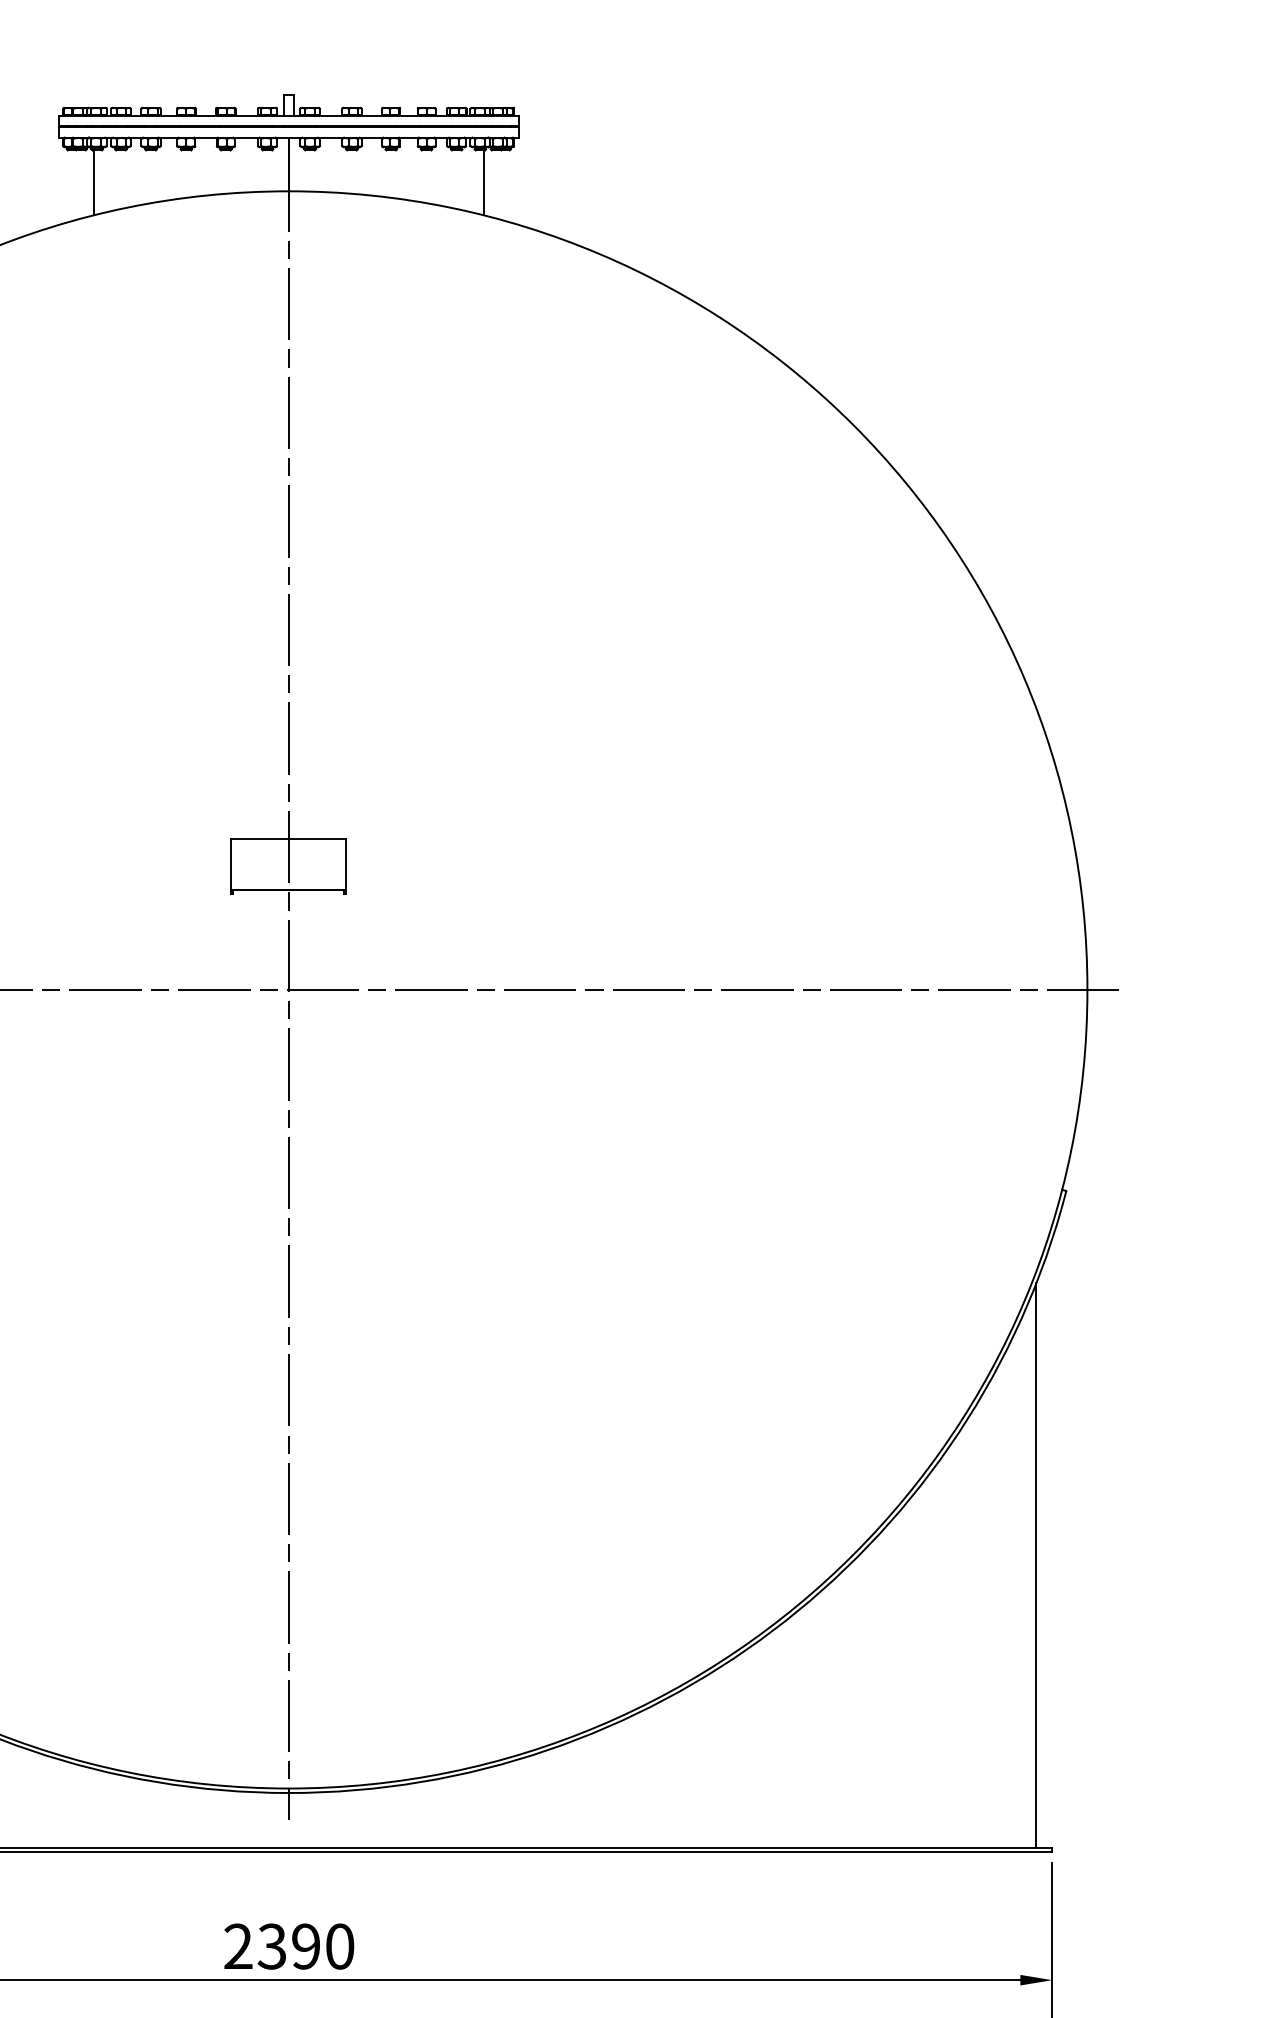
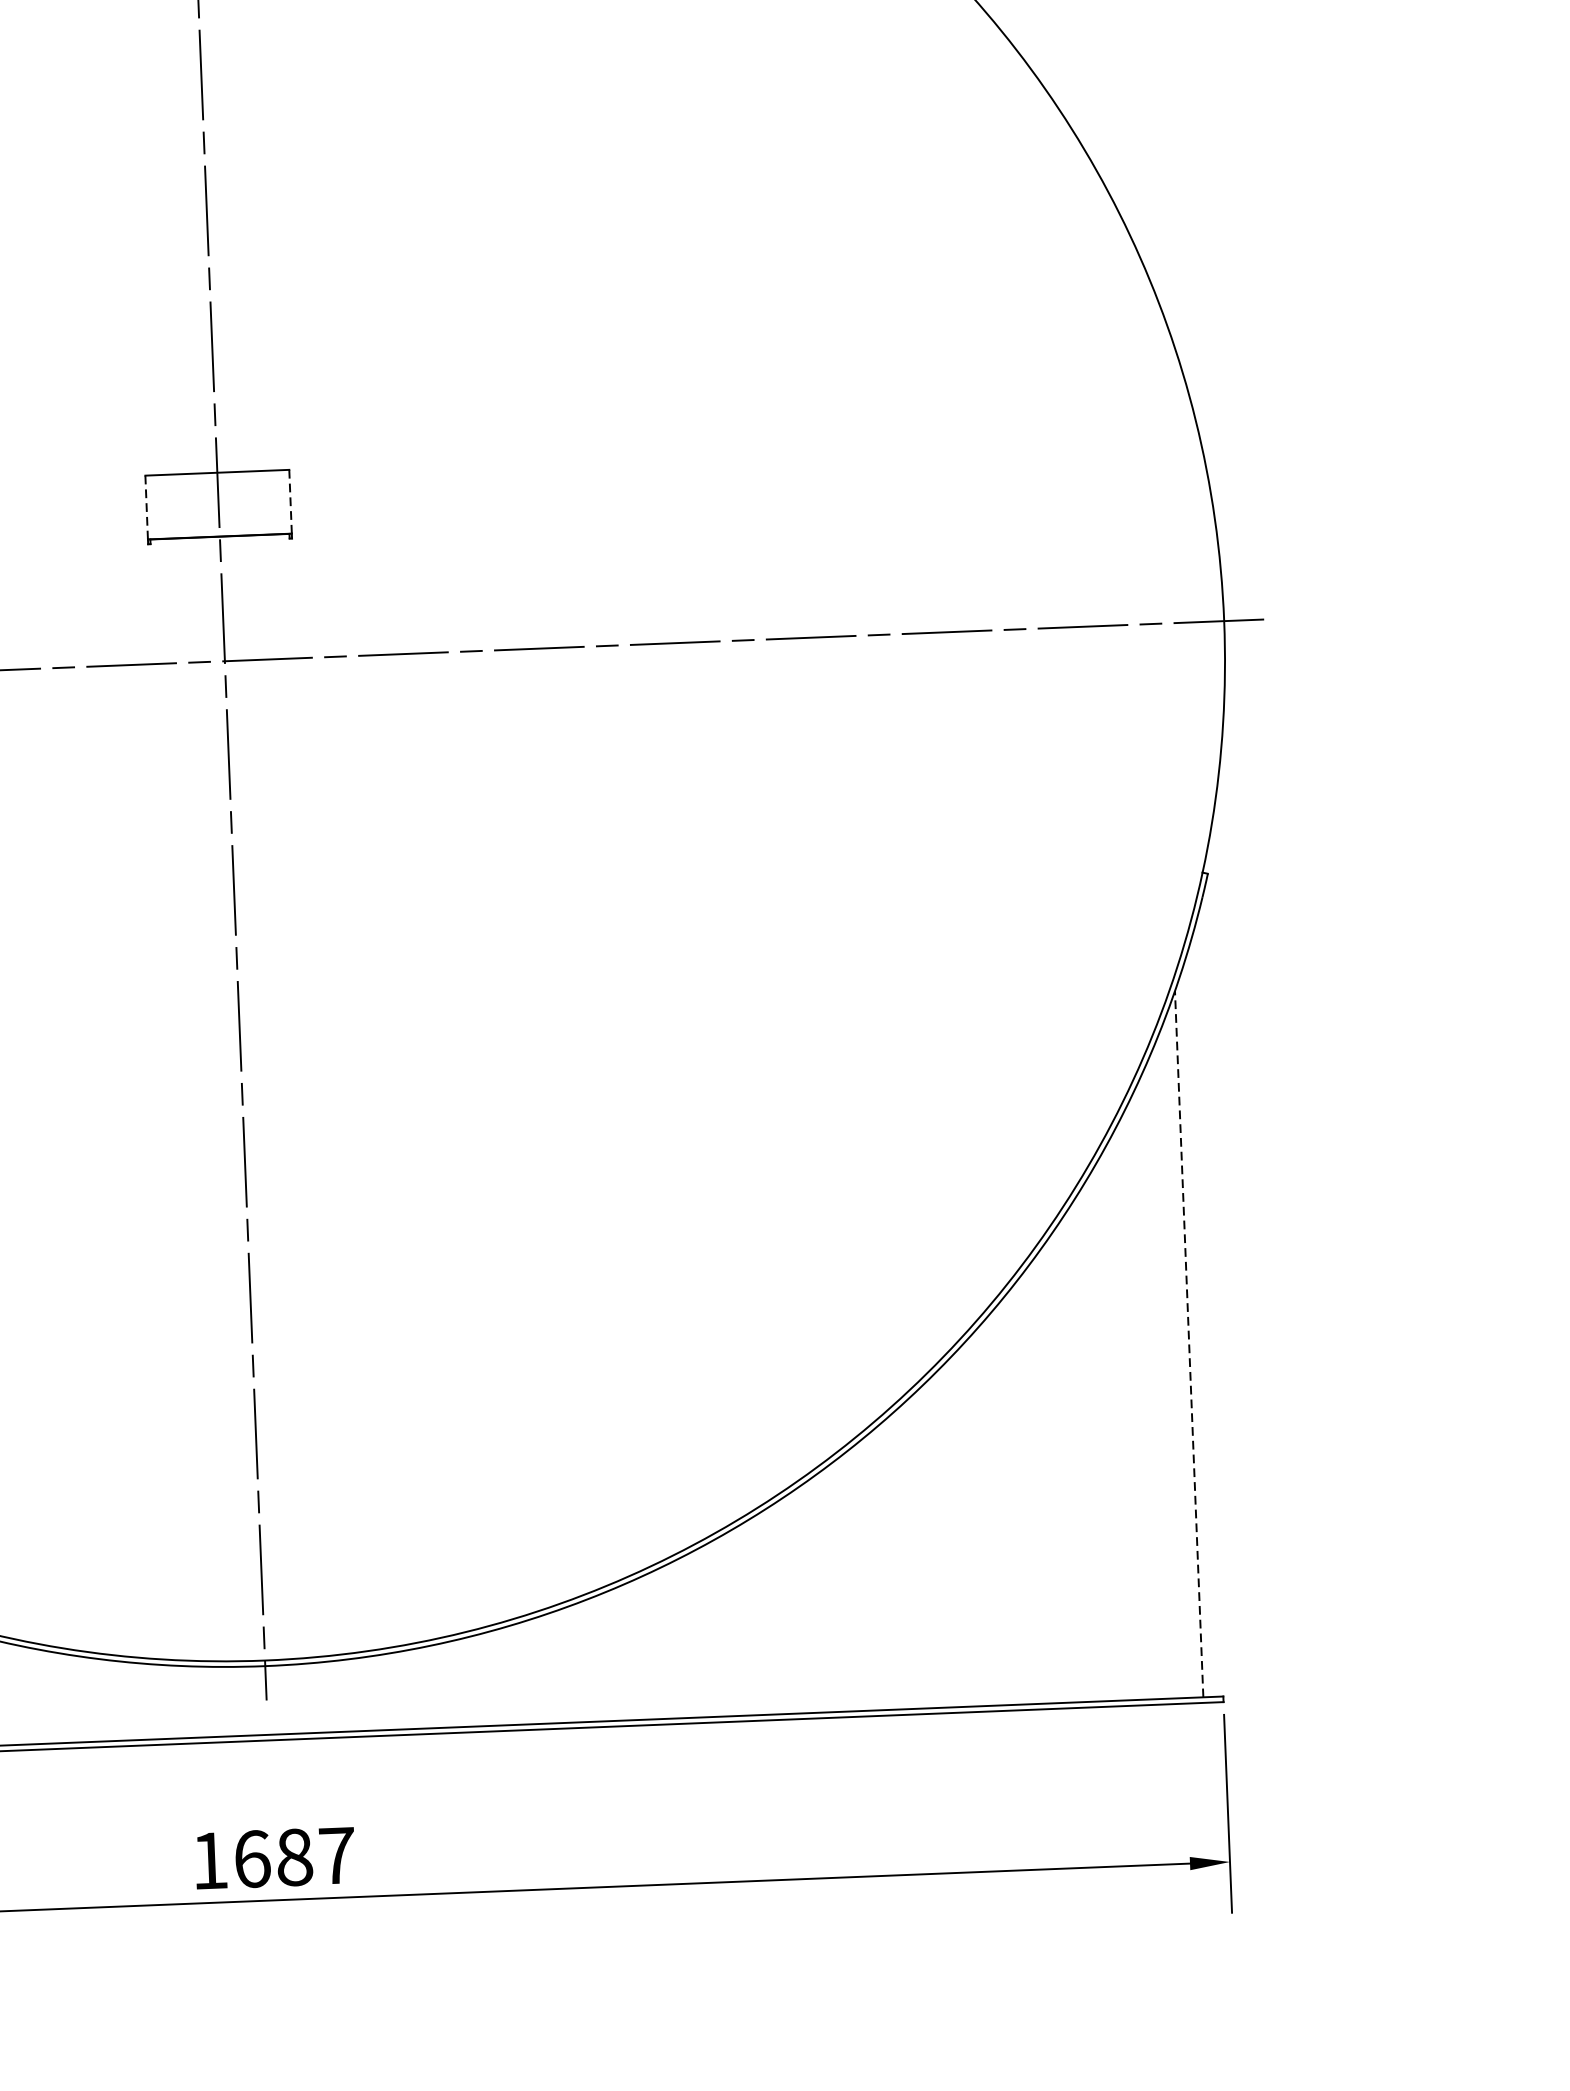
line: (346, 864) -> (290, 501), solid -> dashed
line: (231, 865) -> (146, 508), solid -> dashed
line: (1036, 1565) -> (1189, 1343), solid -> dashed
text: (289, 1946) -> (273, 1858), 2390 -> 1687

